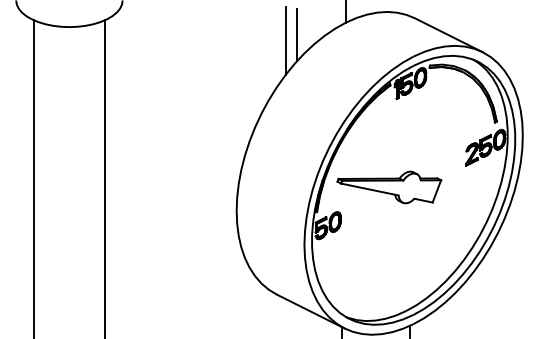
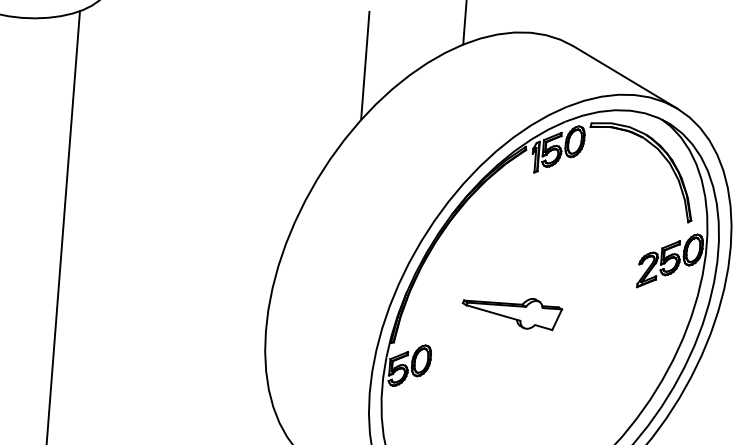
line: (297, 34) -> (384, 57), removed
part: (389, 187) -> (512, 312), size x0.6

